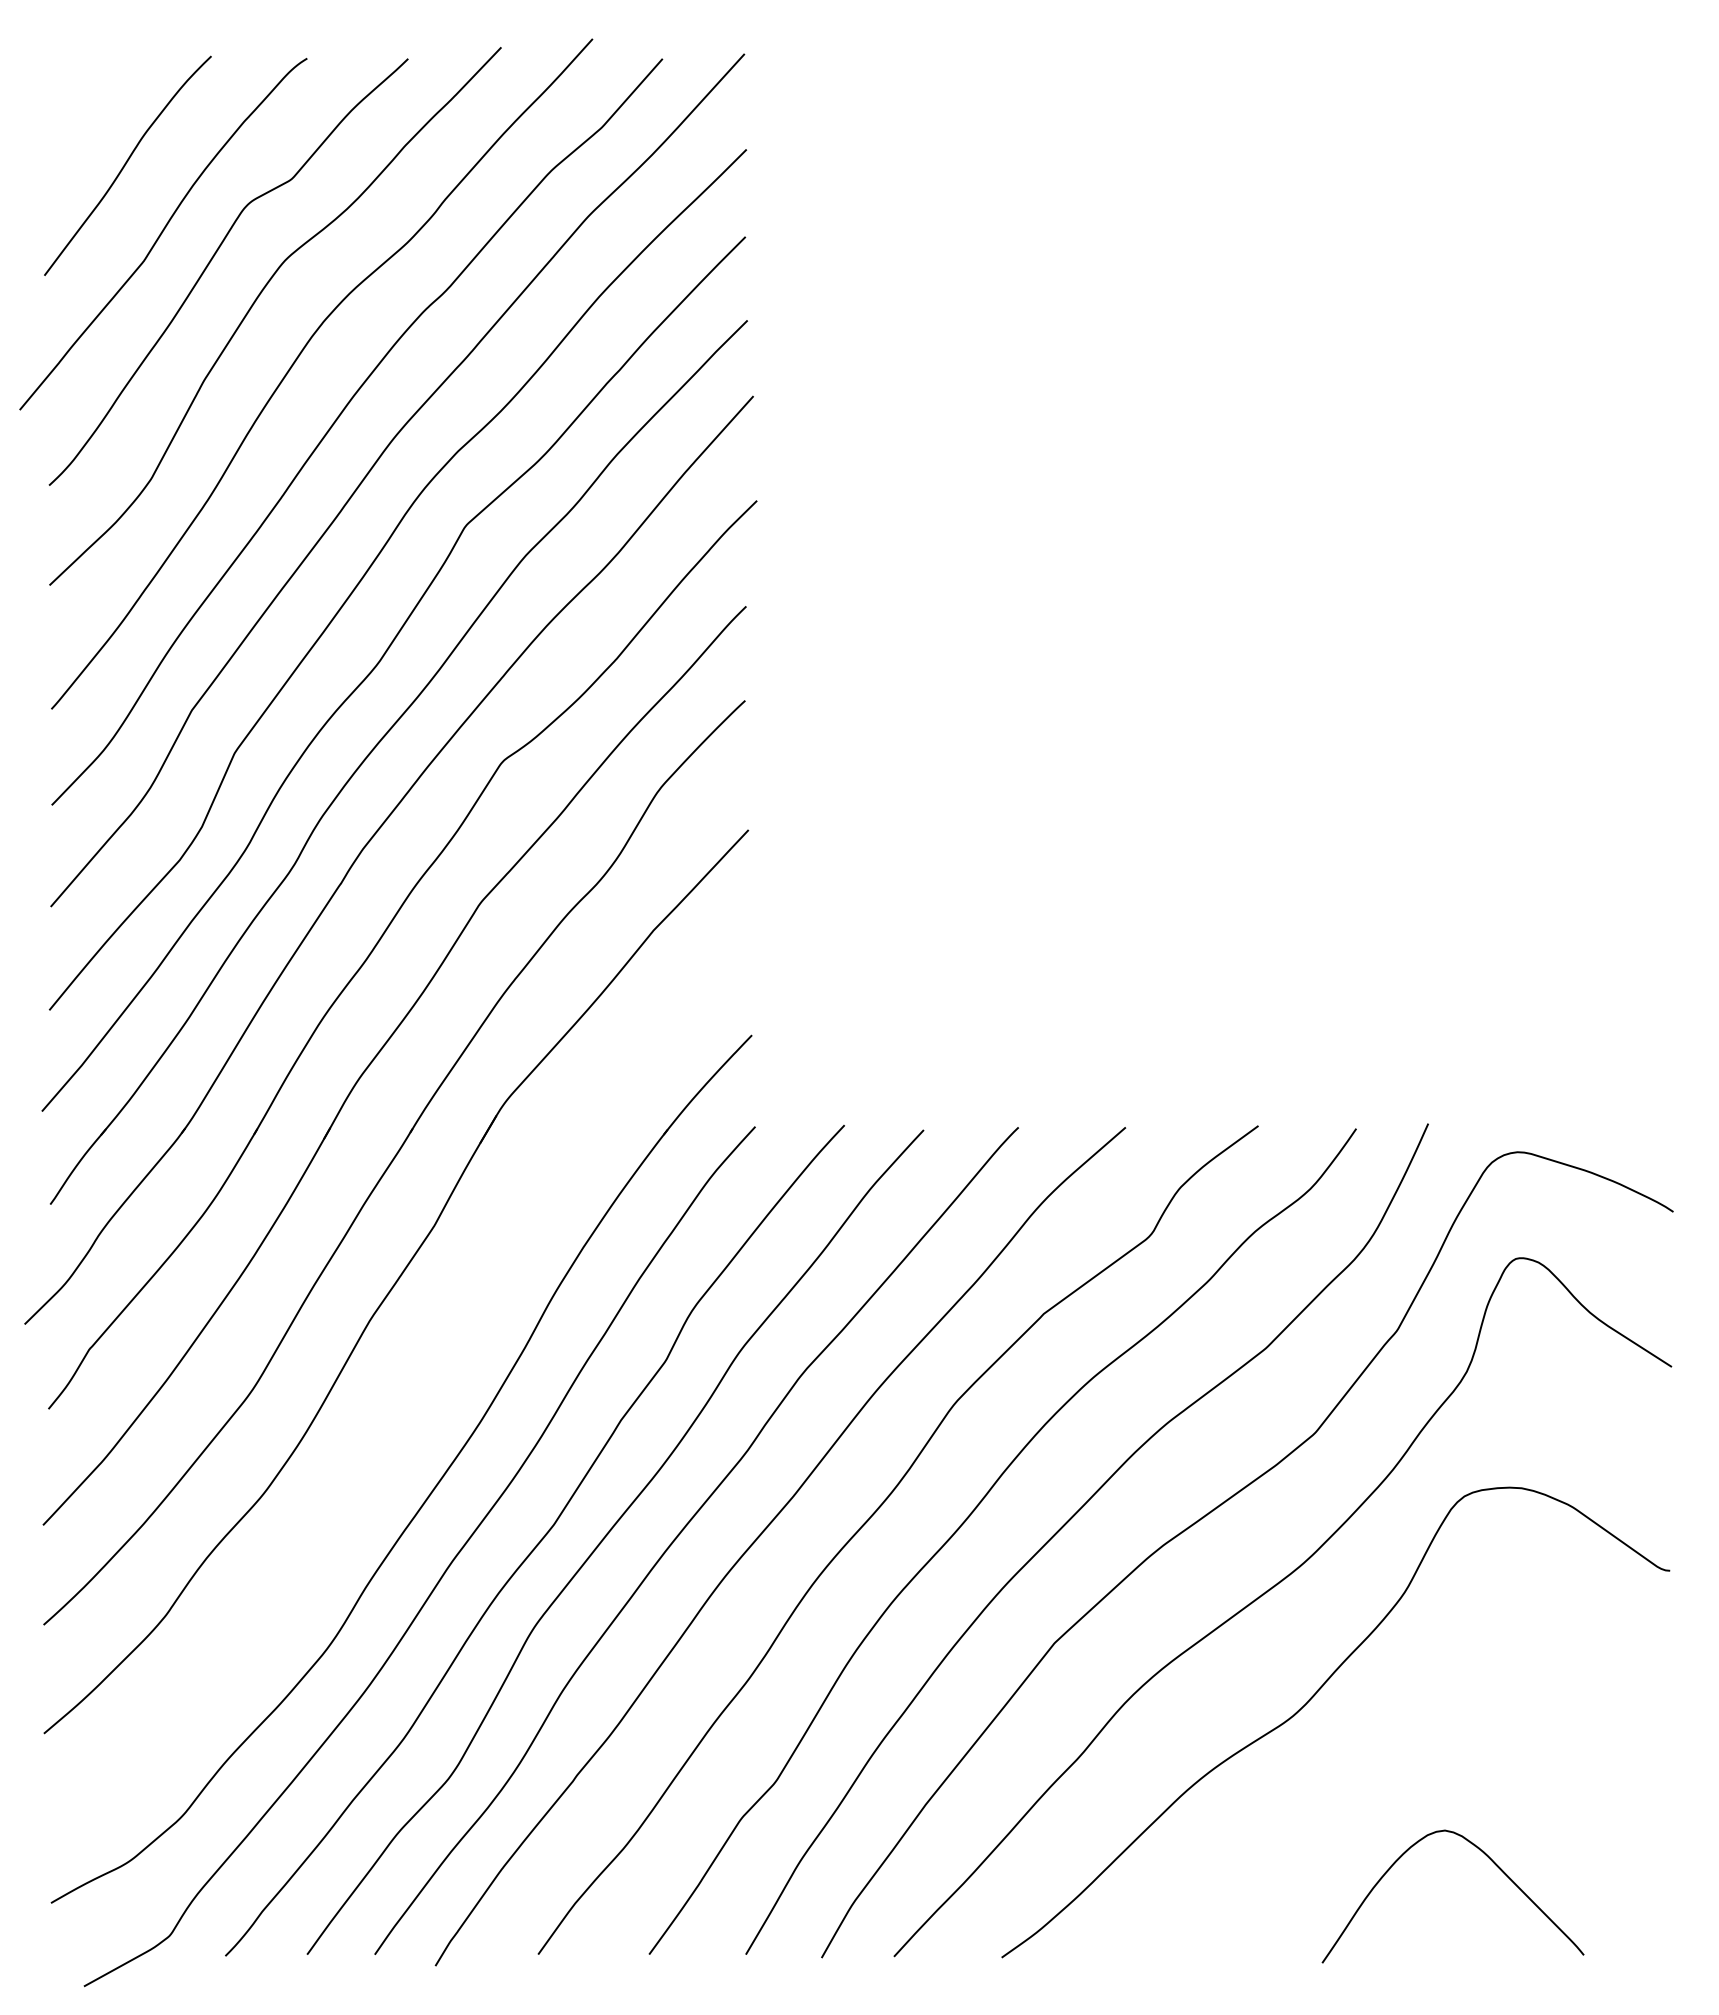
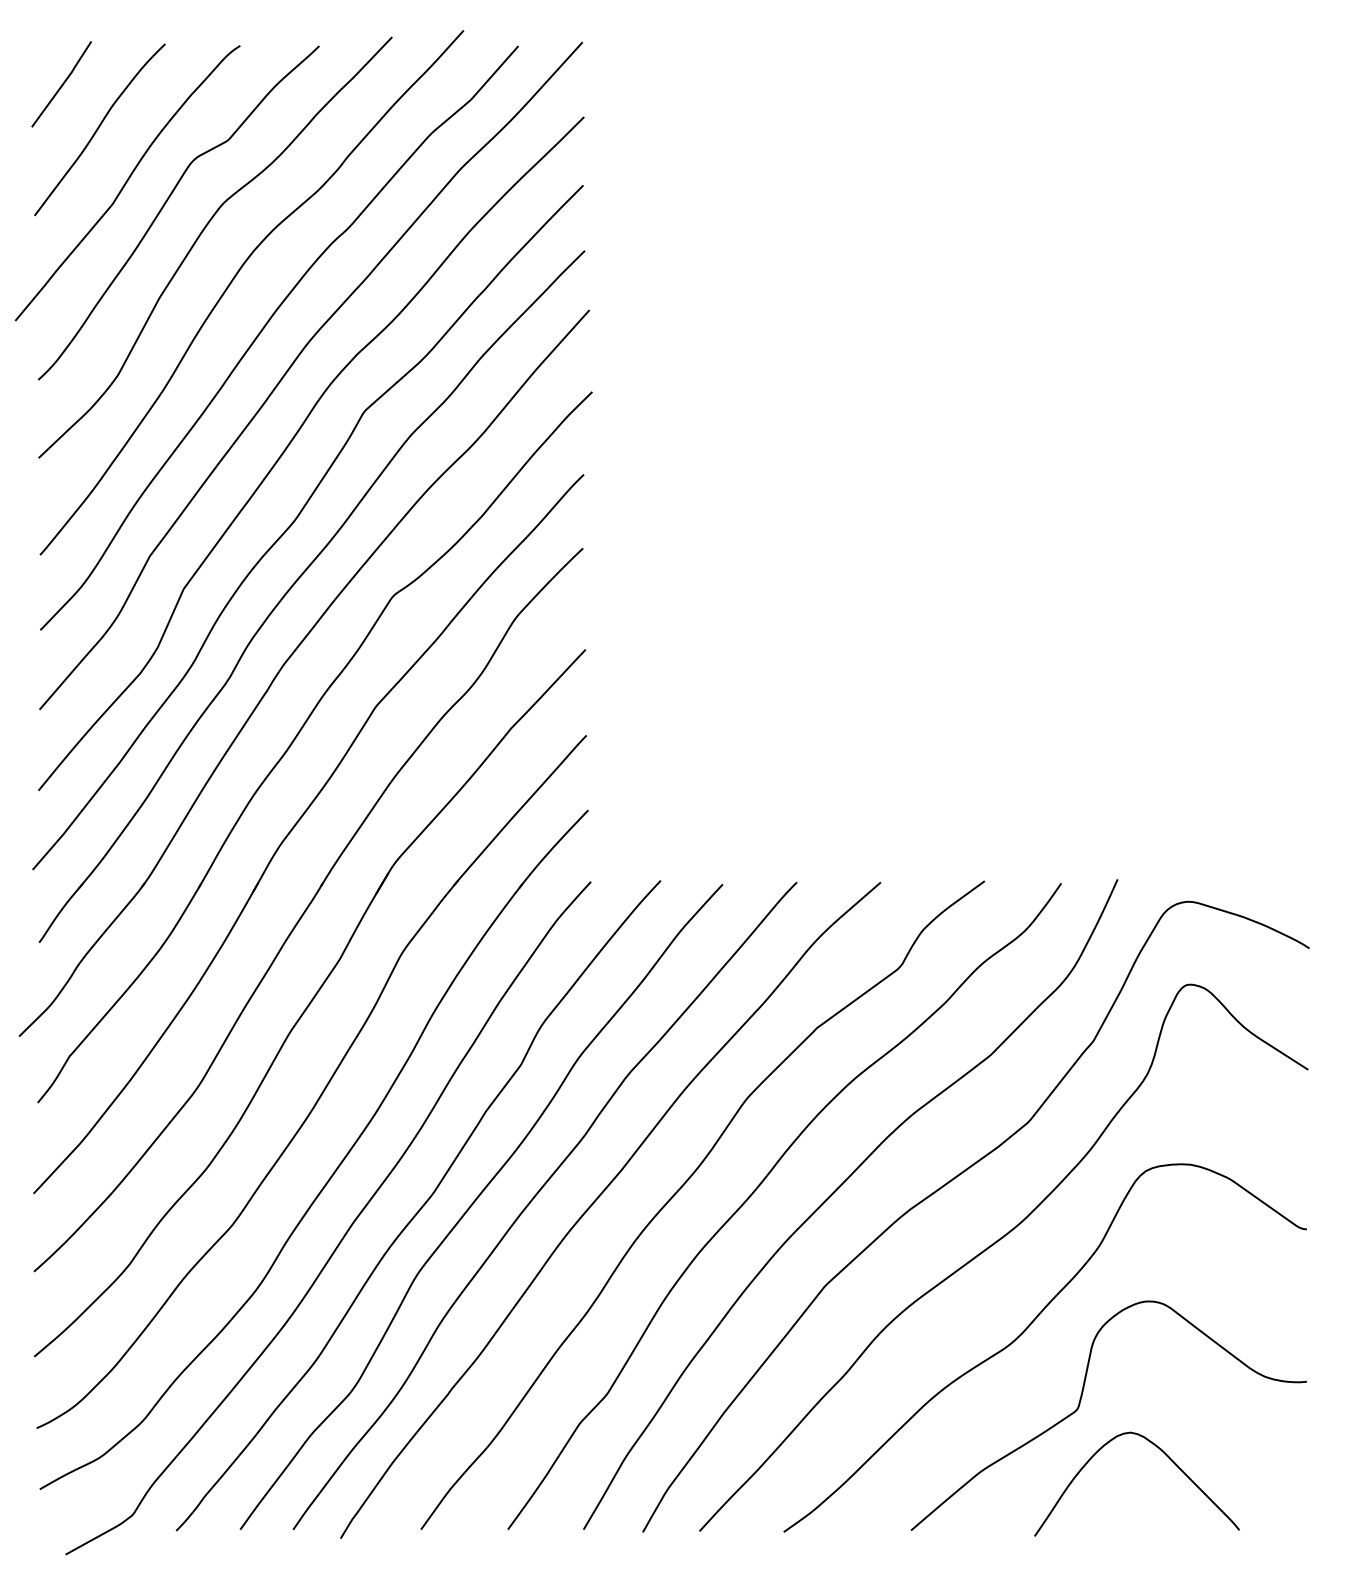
curve: (79, 107) -> (62, 84), added
part: (414, 1390) -> (324, 1088), added
curve: (1379, 1797) -> (1079, 1406), added

